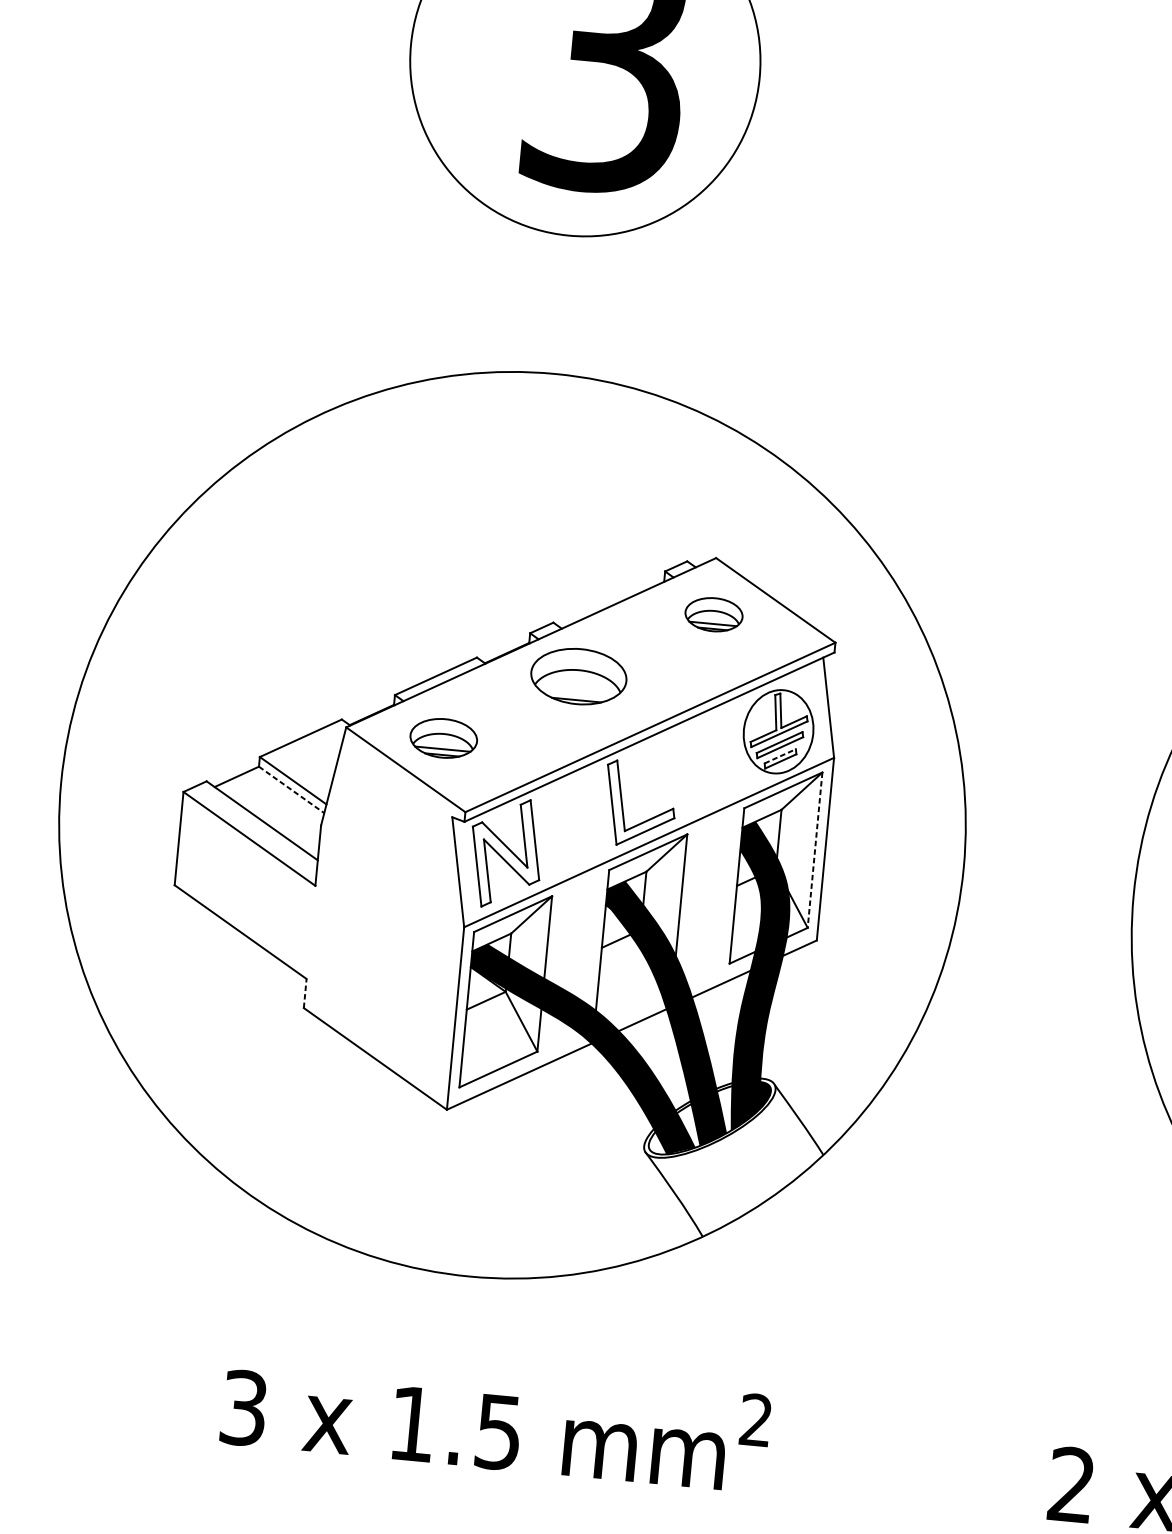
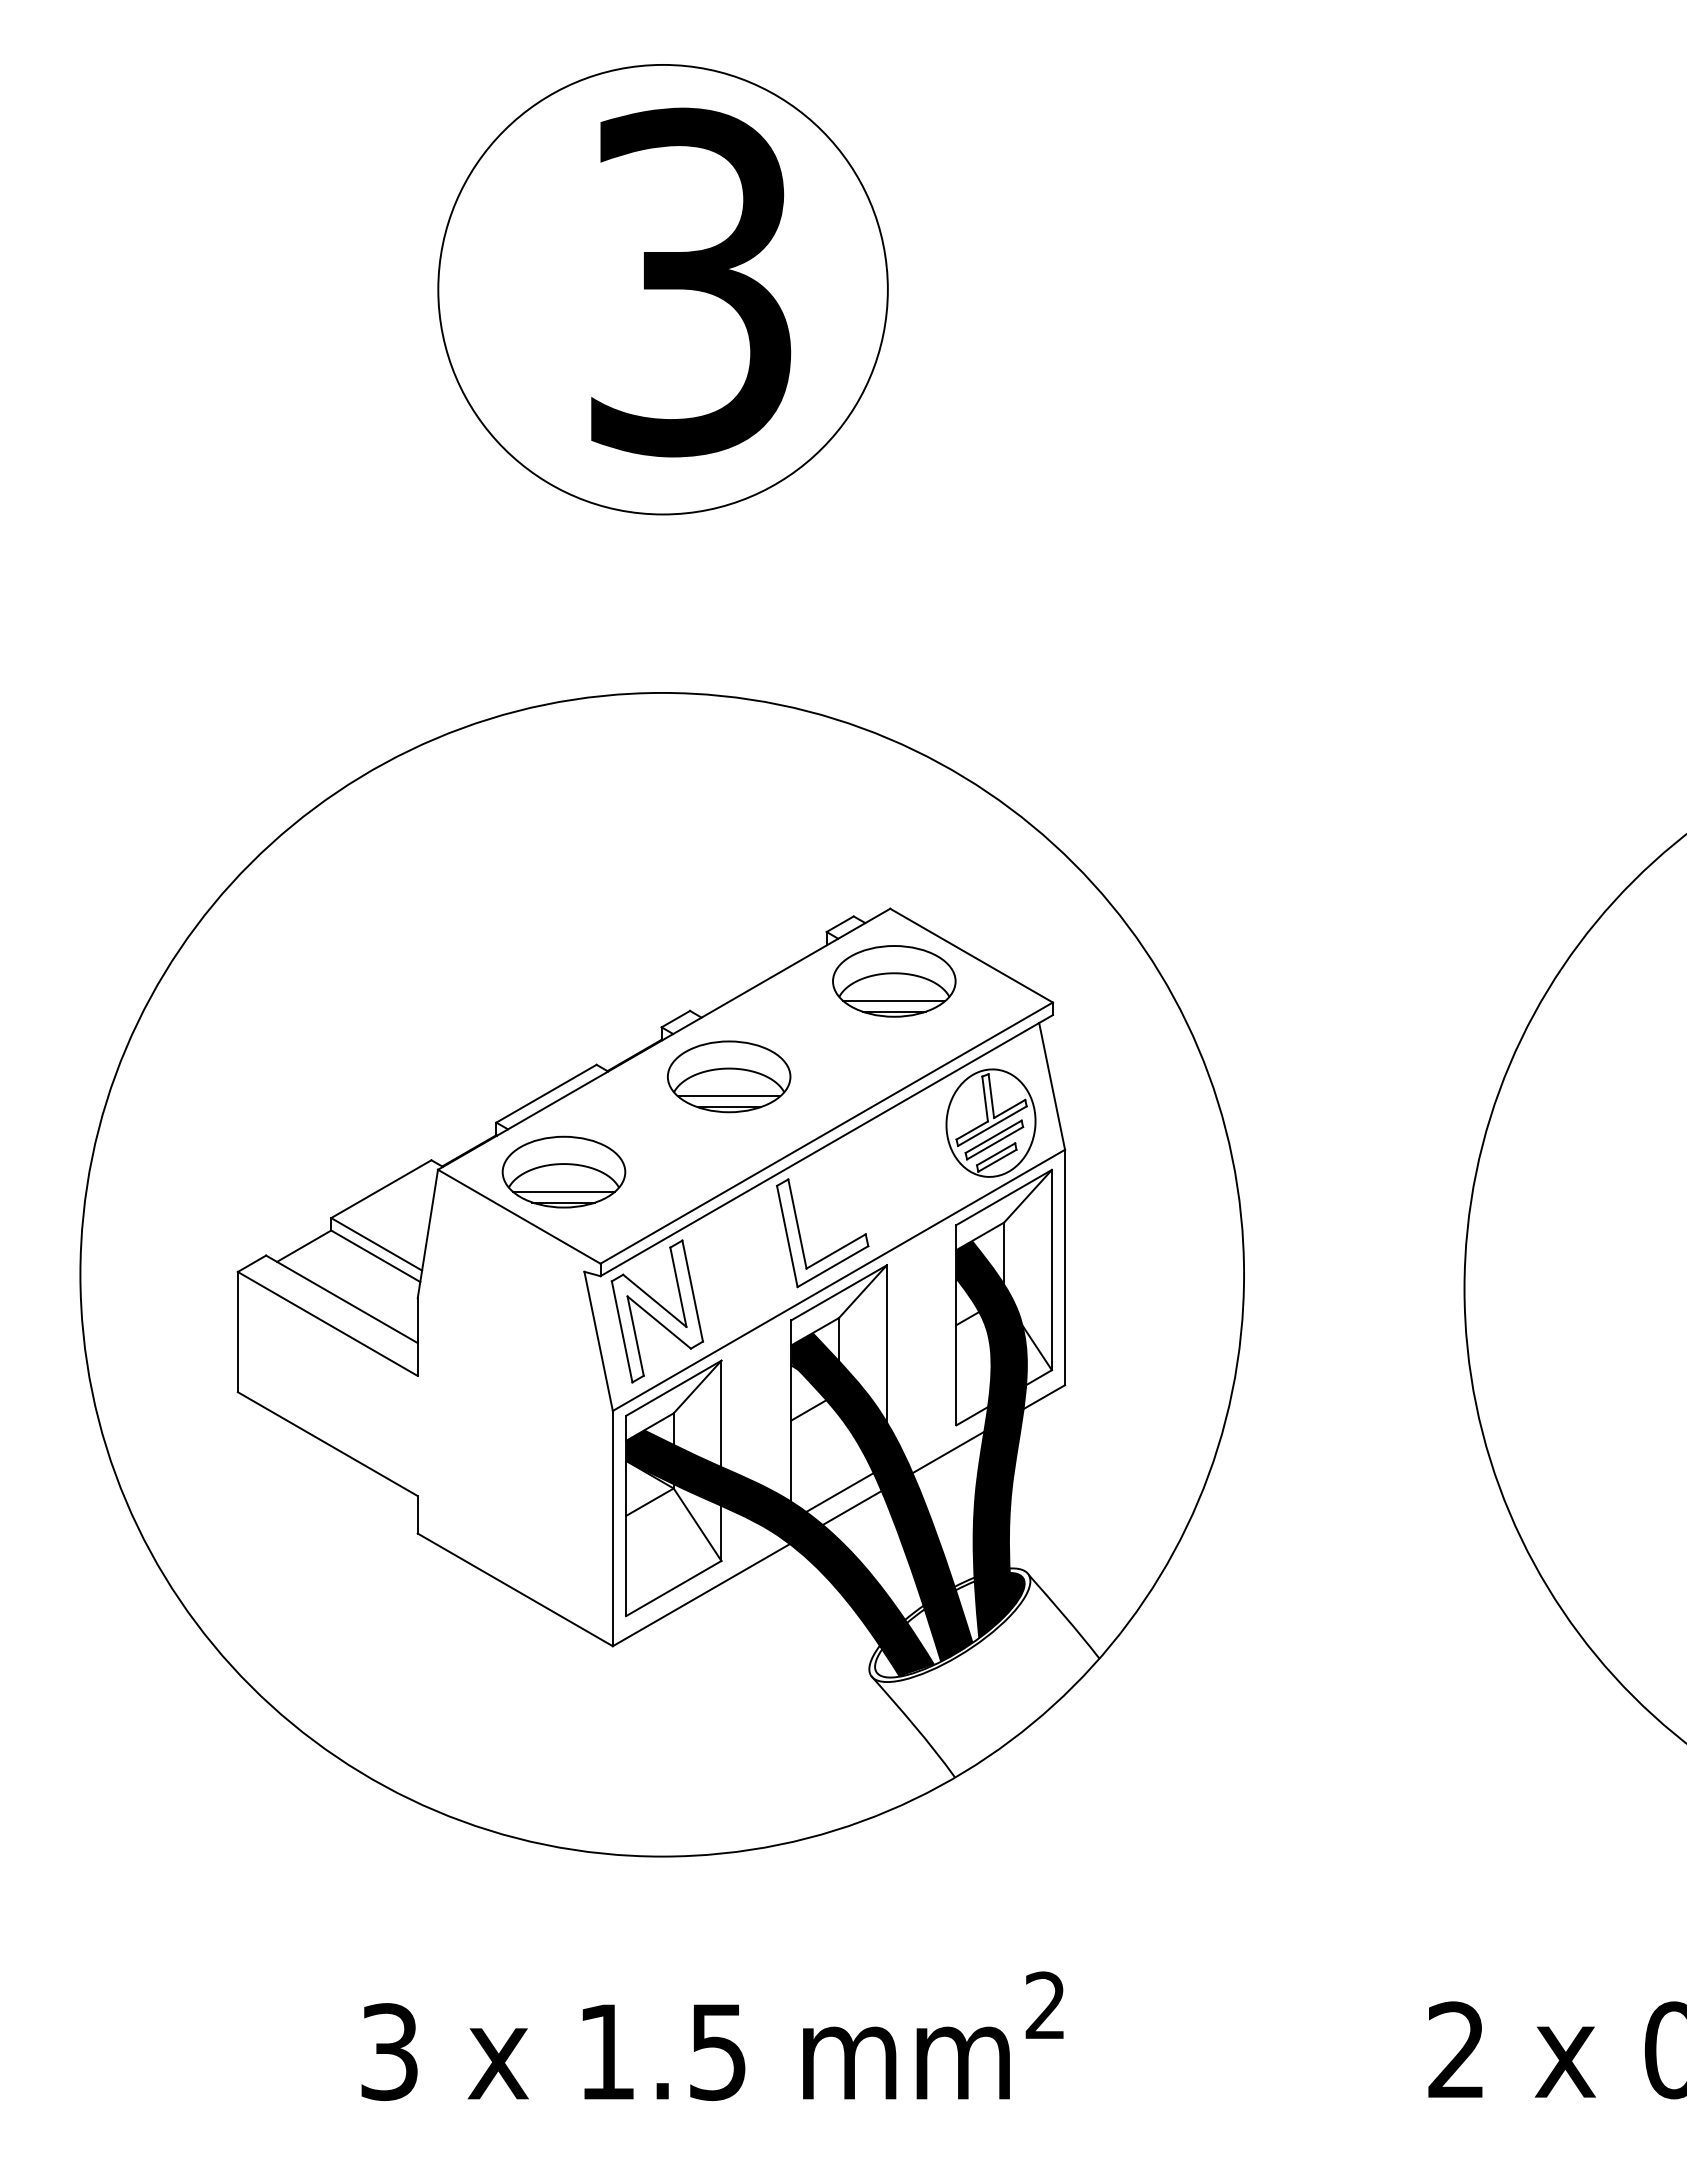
part: (714, 614) -> (894, 981), size x1.67
line: (577, 691) -> (729, 1096), added
part: (443, 737) -> (563, 1171), size x1.43
line: (780, 756) -> (996, 1154), dashed -> solid
line: (292, 790) -> (376, 1256), dashed -> solid
line: (814, 850) -> (1051, 1270), dashed -> solid
line: (305, 993) -> (417, 1514), dashed -> solid
line: (633, 1007) -> (839, 1492), added

